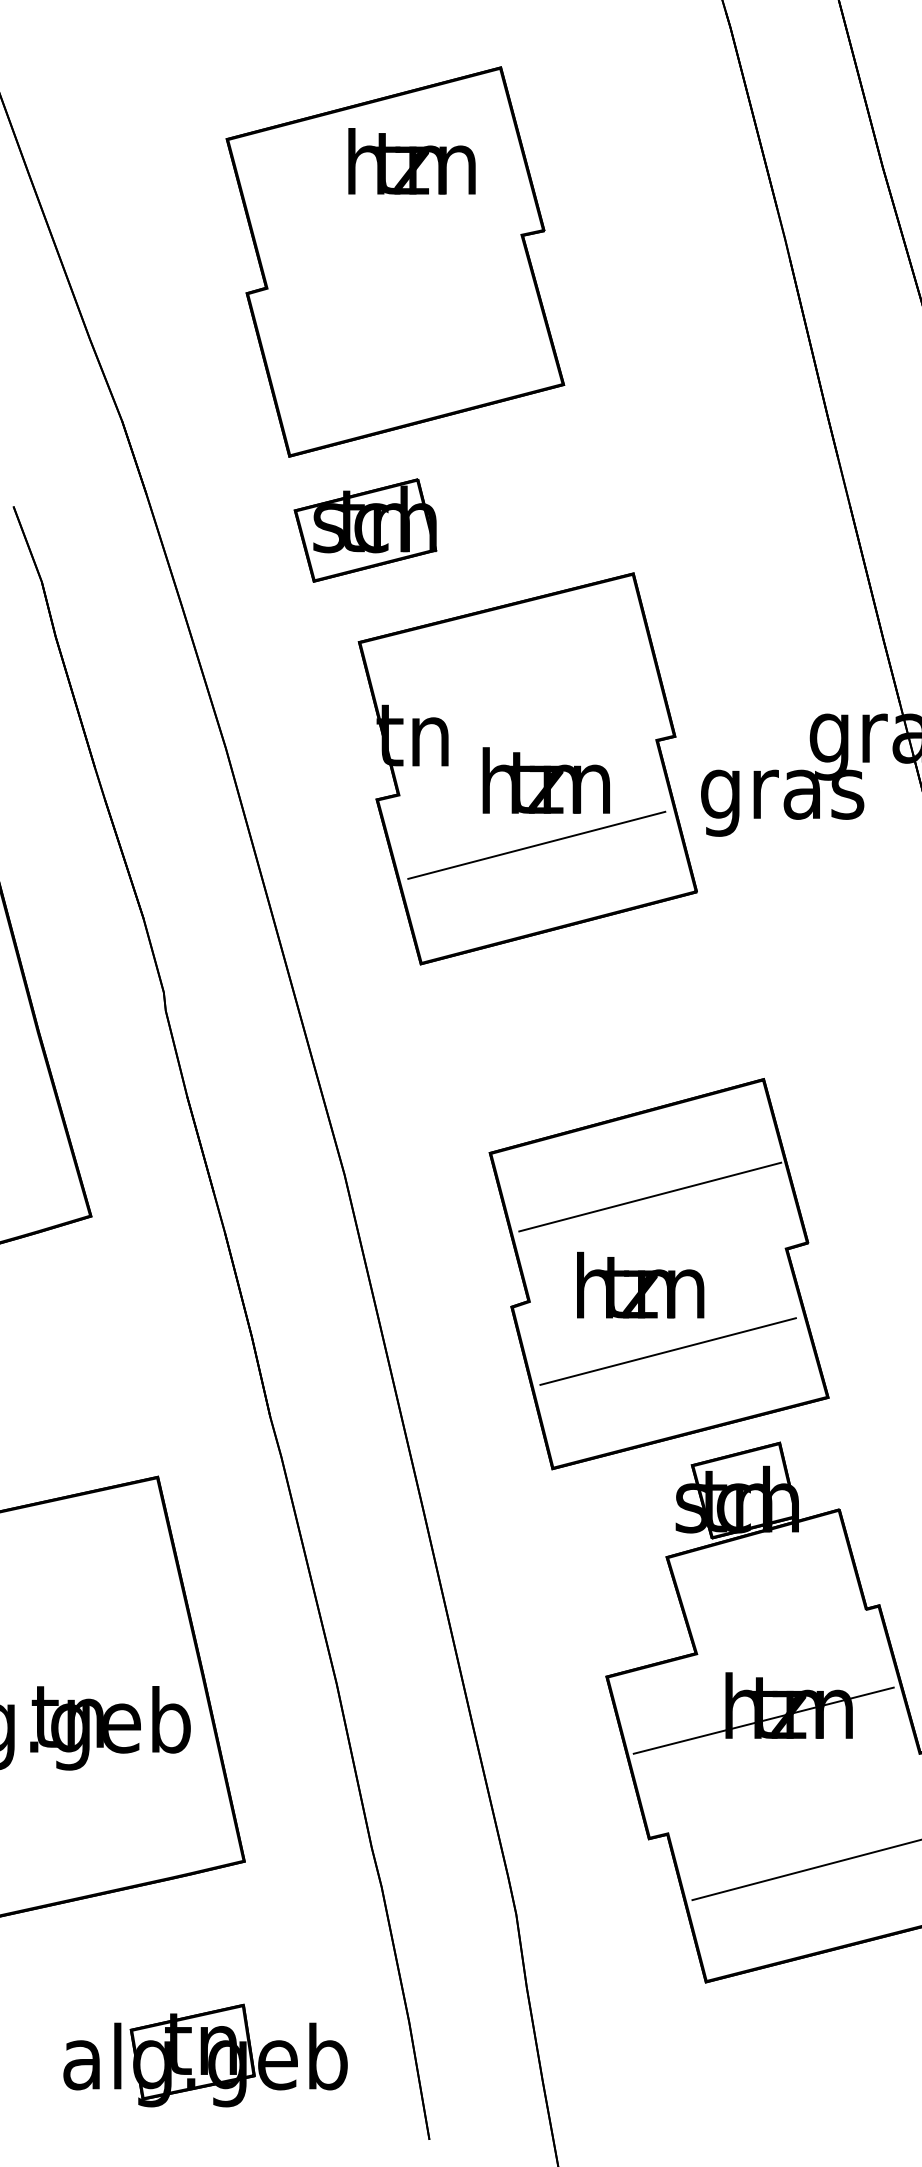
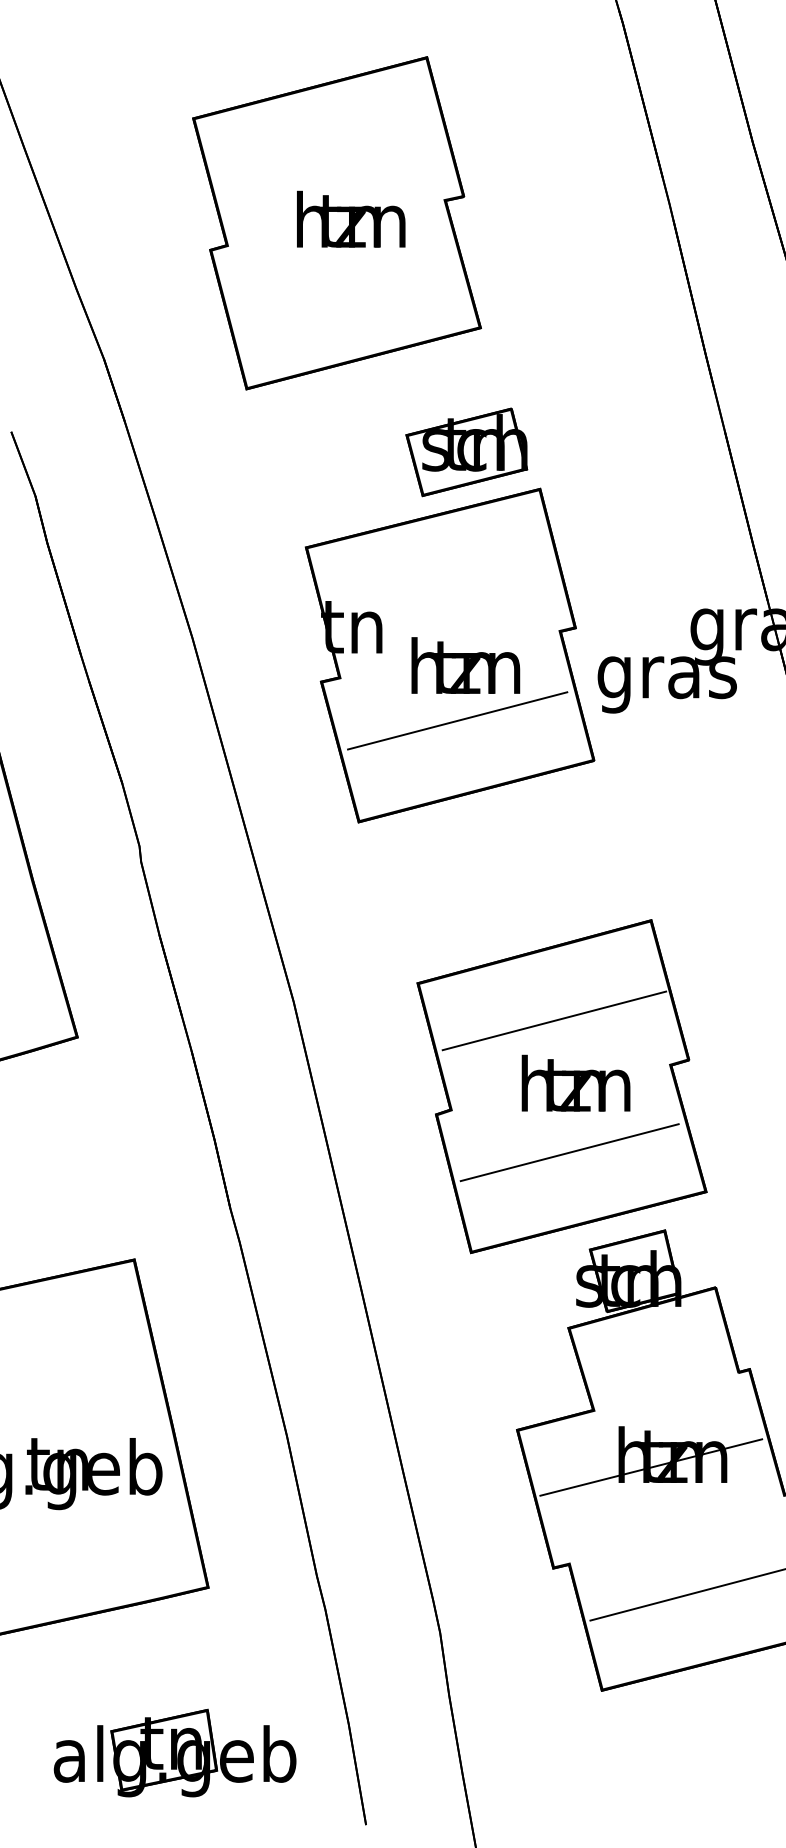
text: (411, 161) -> (350, 219), moved
part: (365, 530) -> (466, 452), moved
text: (640, 1284) -> (575, 1082), moved

